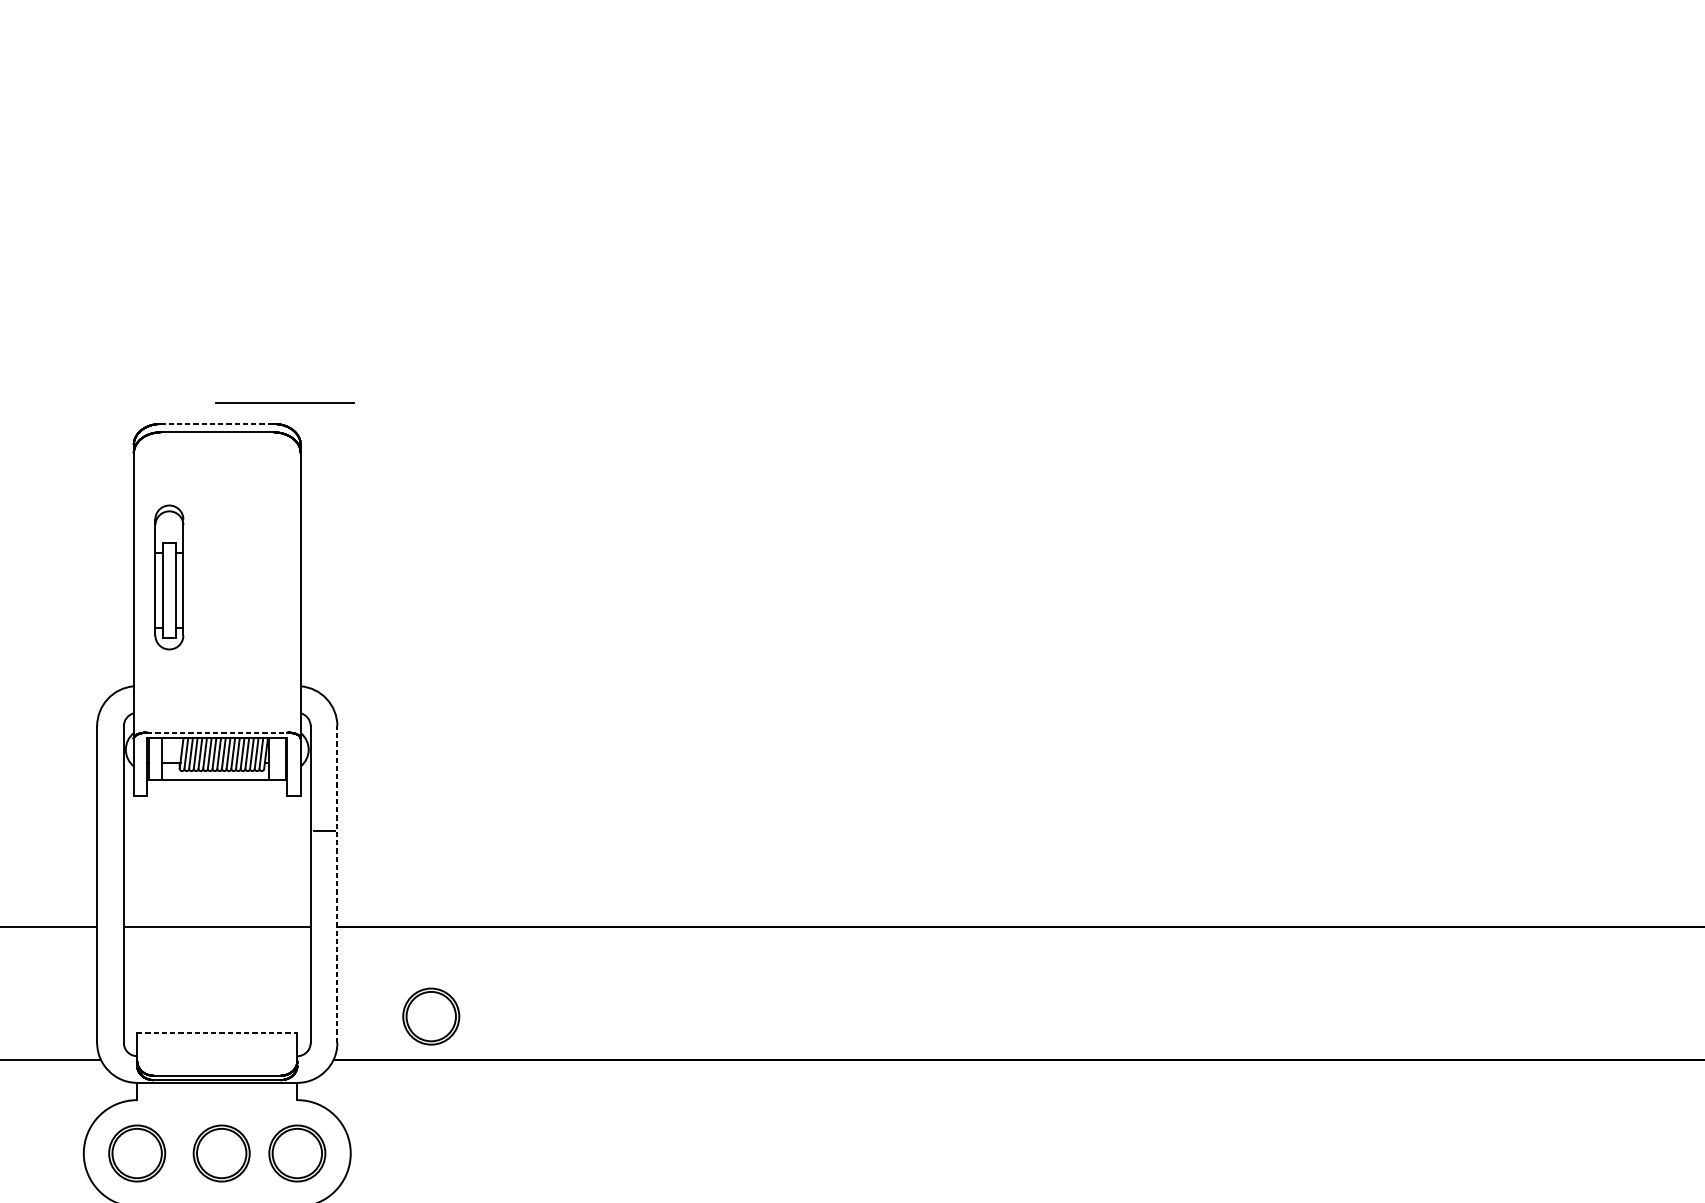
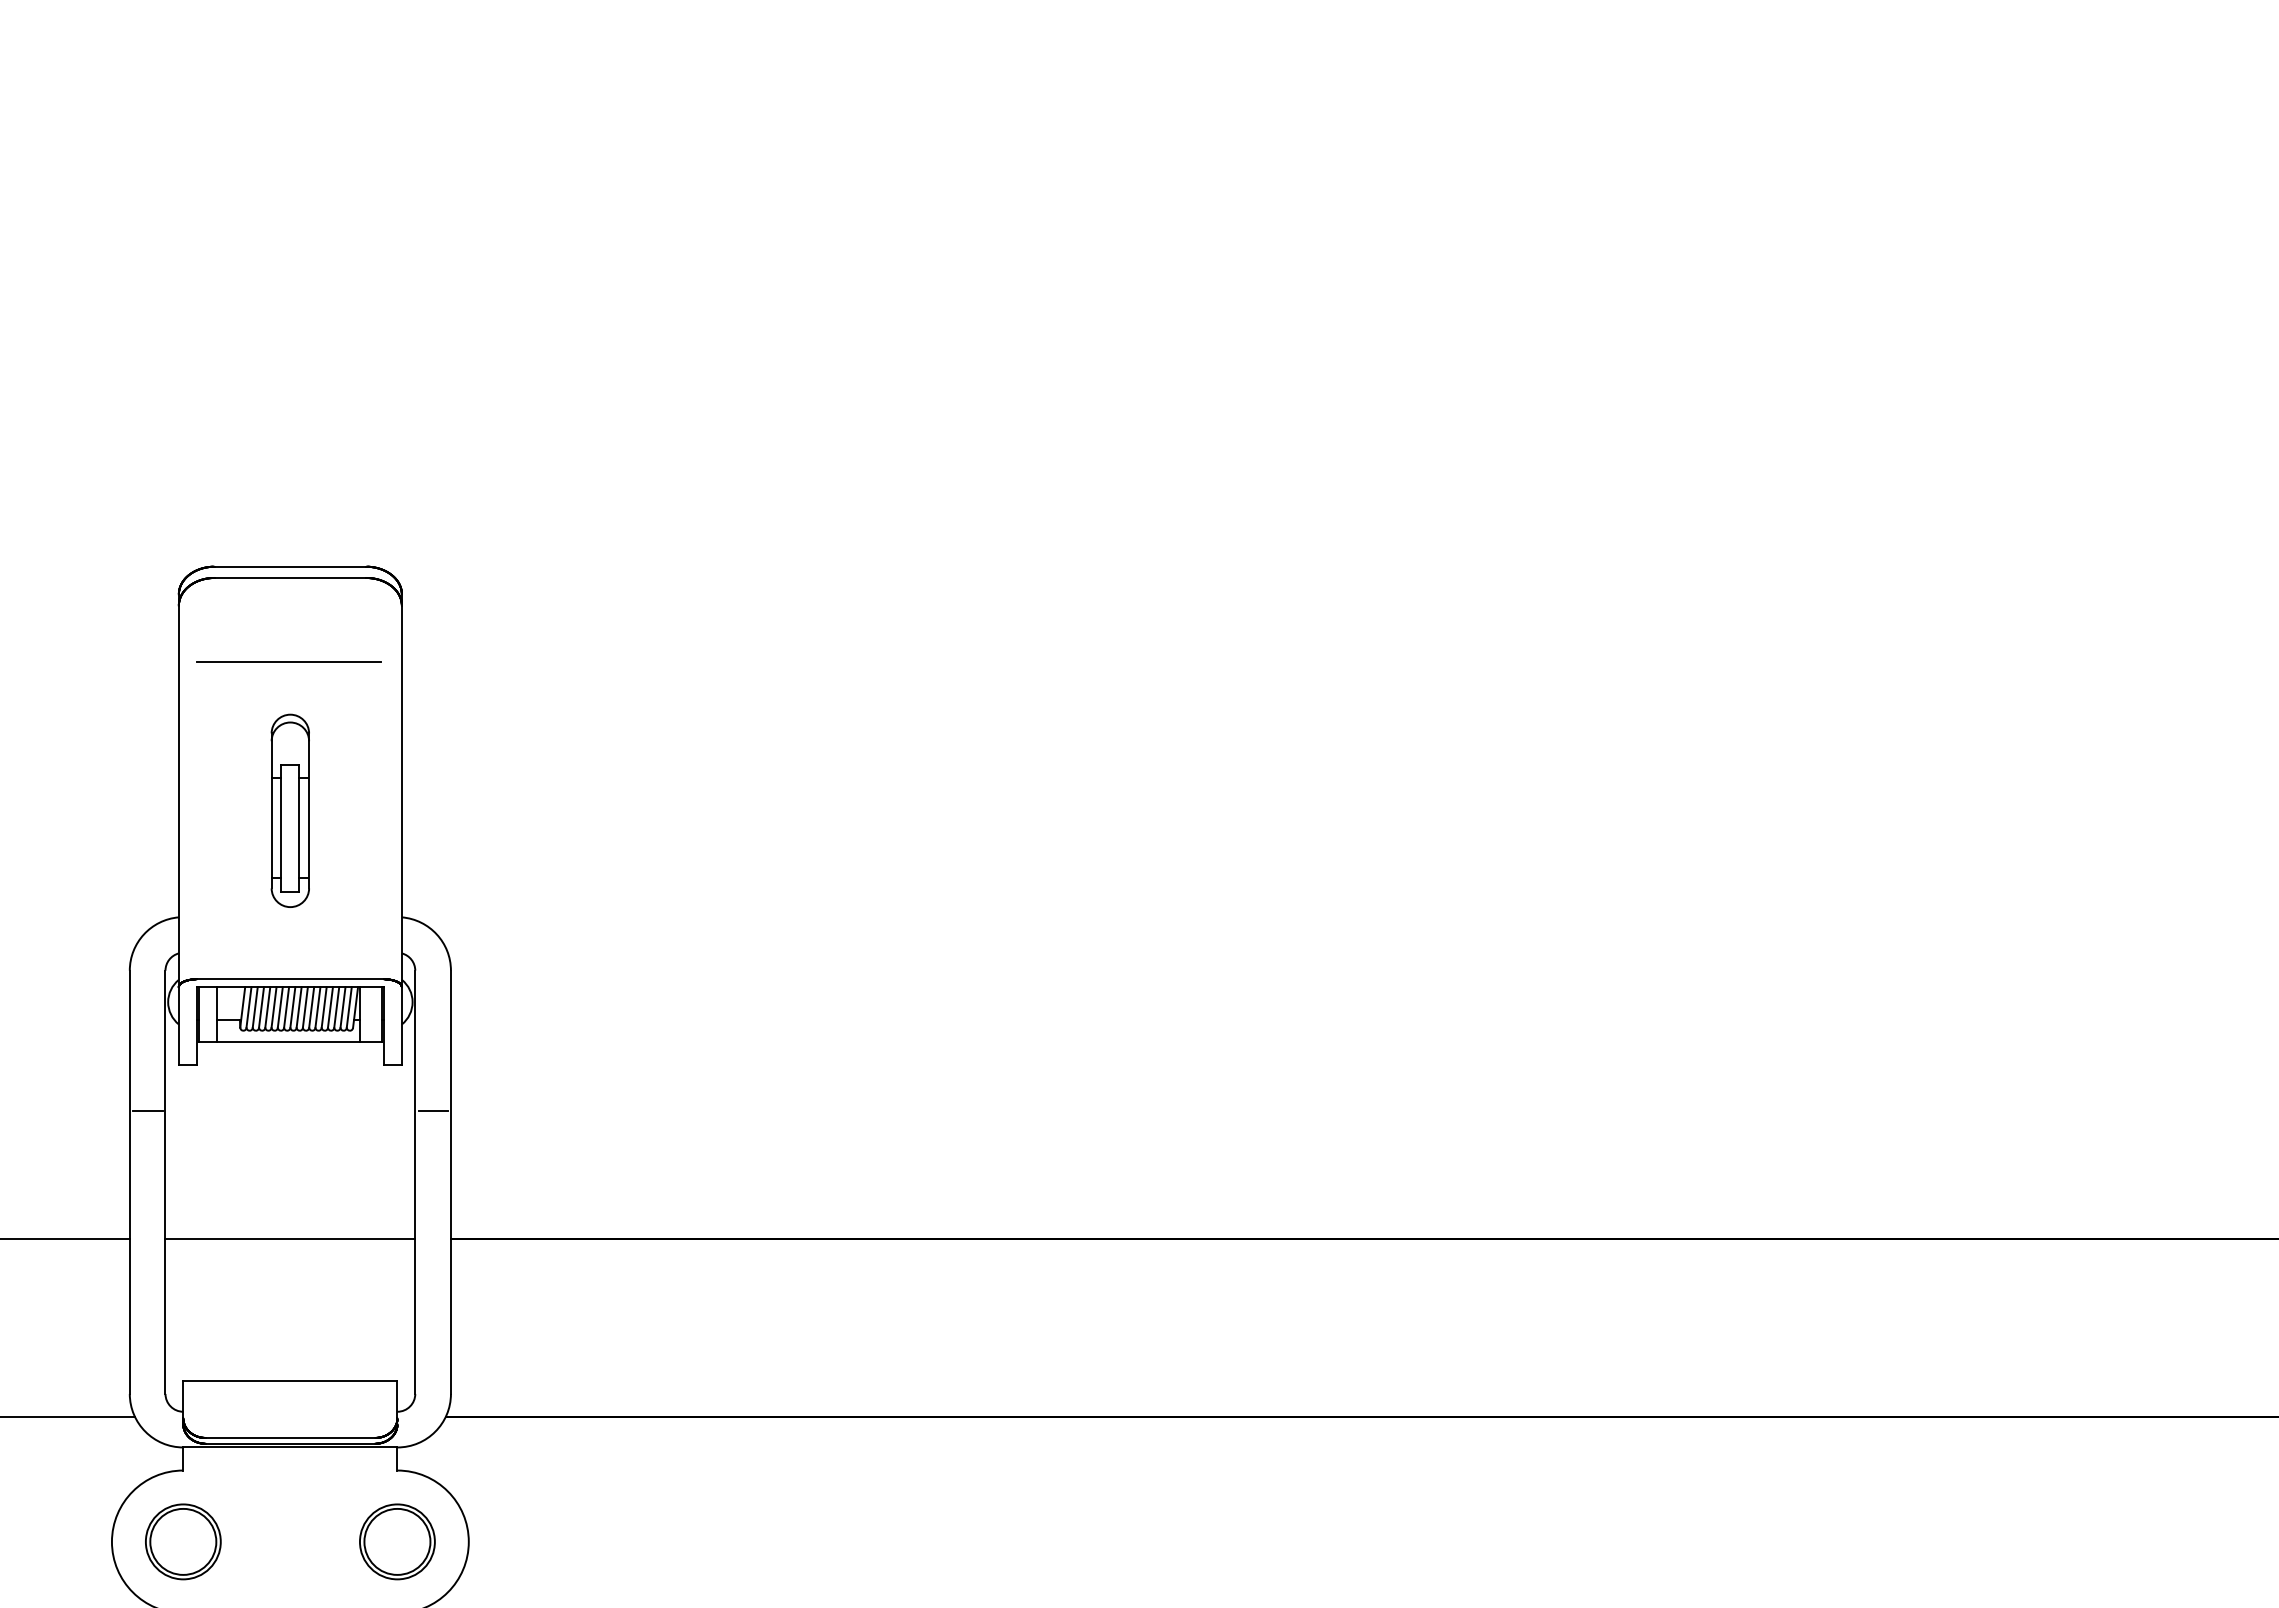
line: (284, 402) -> (288, 661), moved
line: (217, 423) -> (290, 566), dashed -> solid
part: (168, 577) -> (289, 810), moved
line: (217, 732) -> (290, 979), dashed -> solid
line: (110, 831) -> (147, 1111), added
line: (337, 884) -> (450, 1182), dashed -> solid
part: (431, 1016) -> (576, 1358), removed
line: (217, 1033) -> (290, 1381), dashed -> solid
part: (221, 1153) -> (296, 1541), removed

